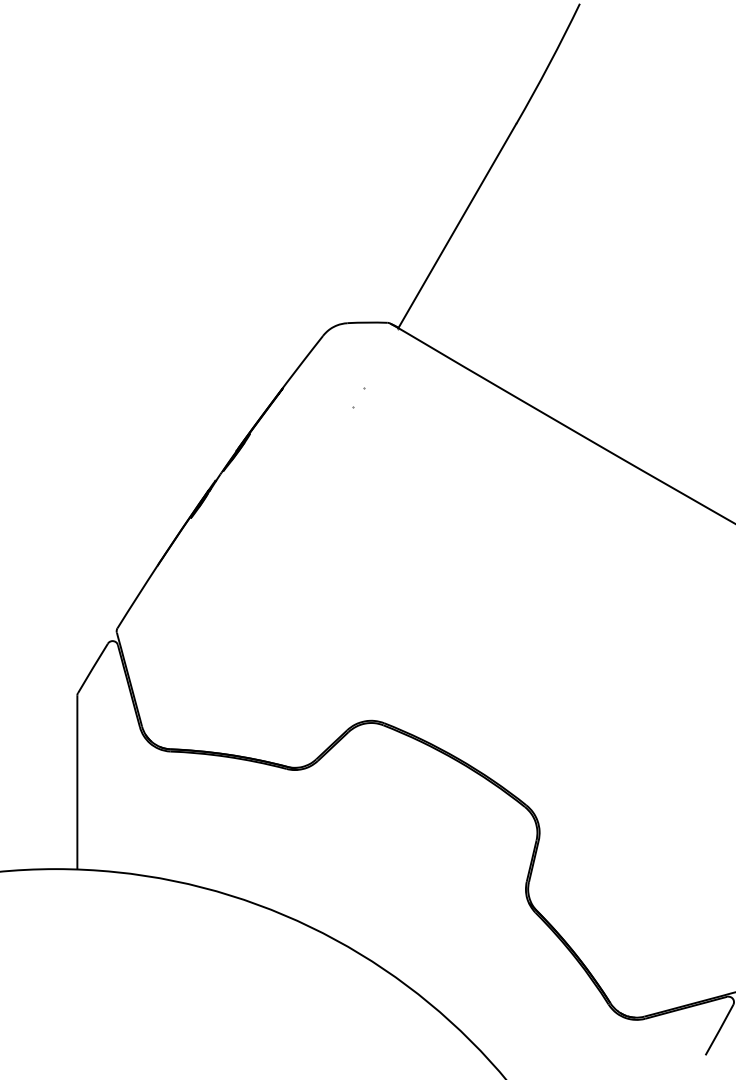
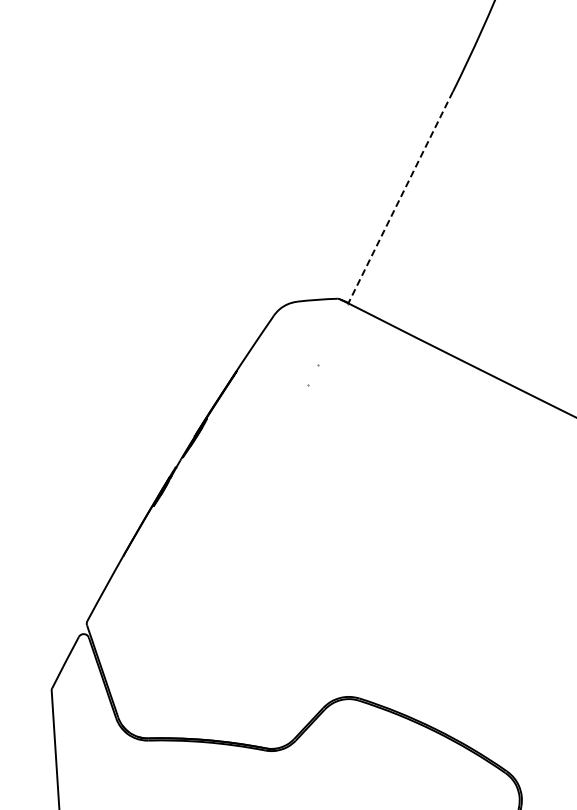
line: (457, 226) -> (400, 198), solid -> dashed

